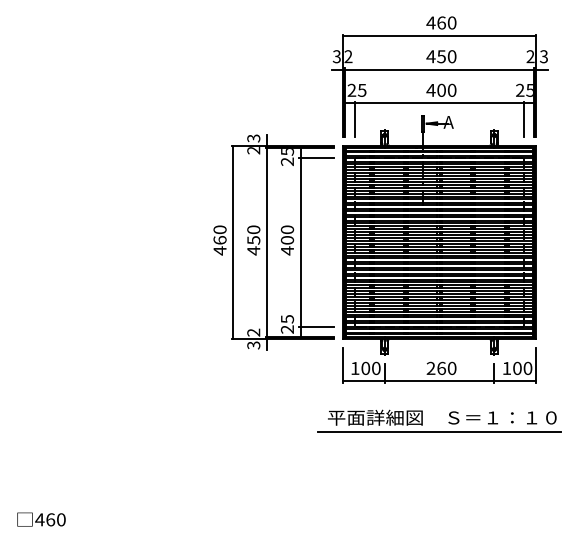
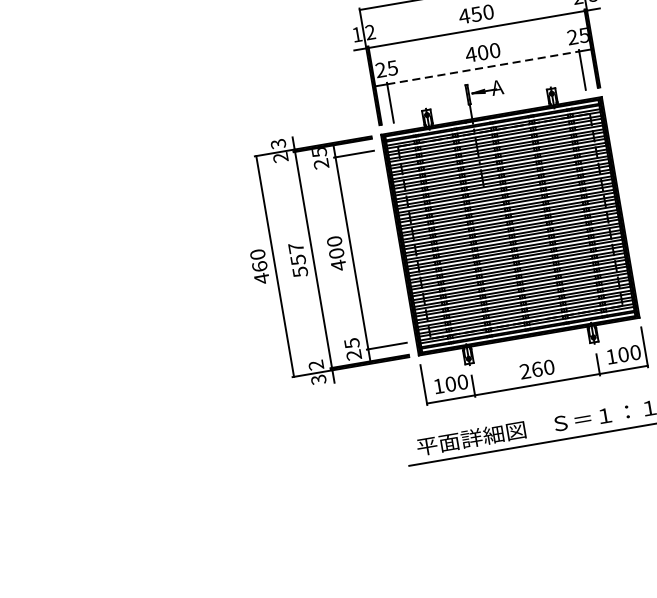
text: (336, 56) -> (356, 34), 3 -> 1
line: (440, 103) -> (484, 67), solid -> dashed
text: (253, 240) -> (297, 260), 450 -> 557

